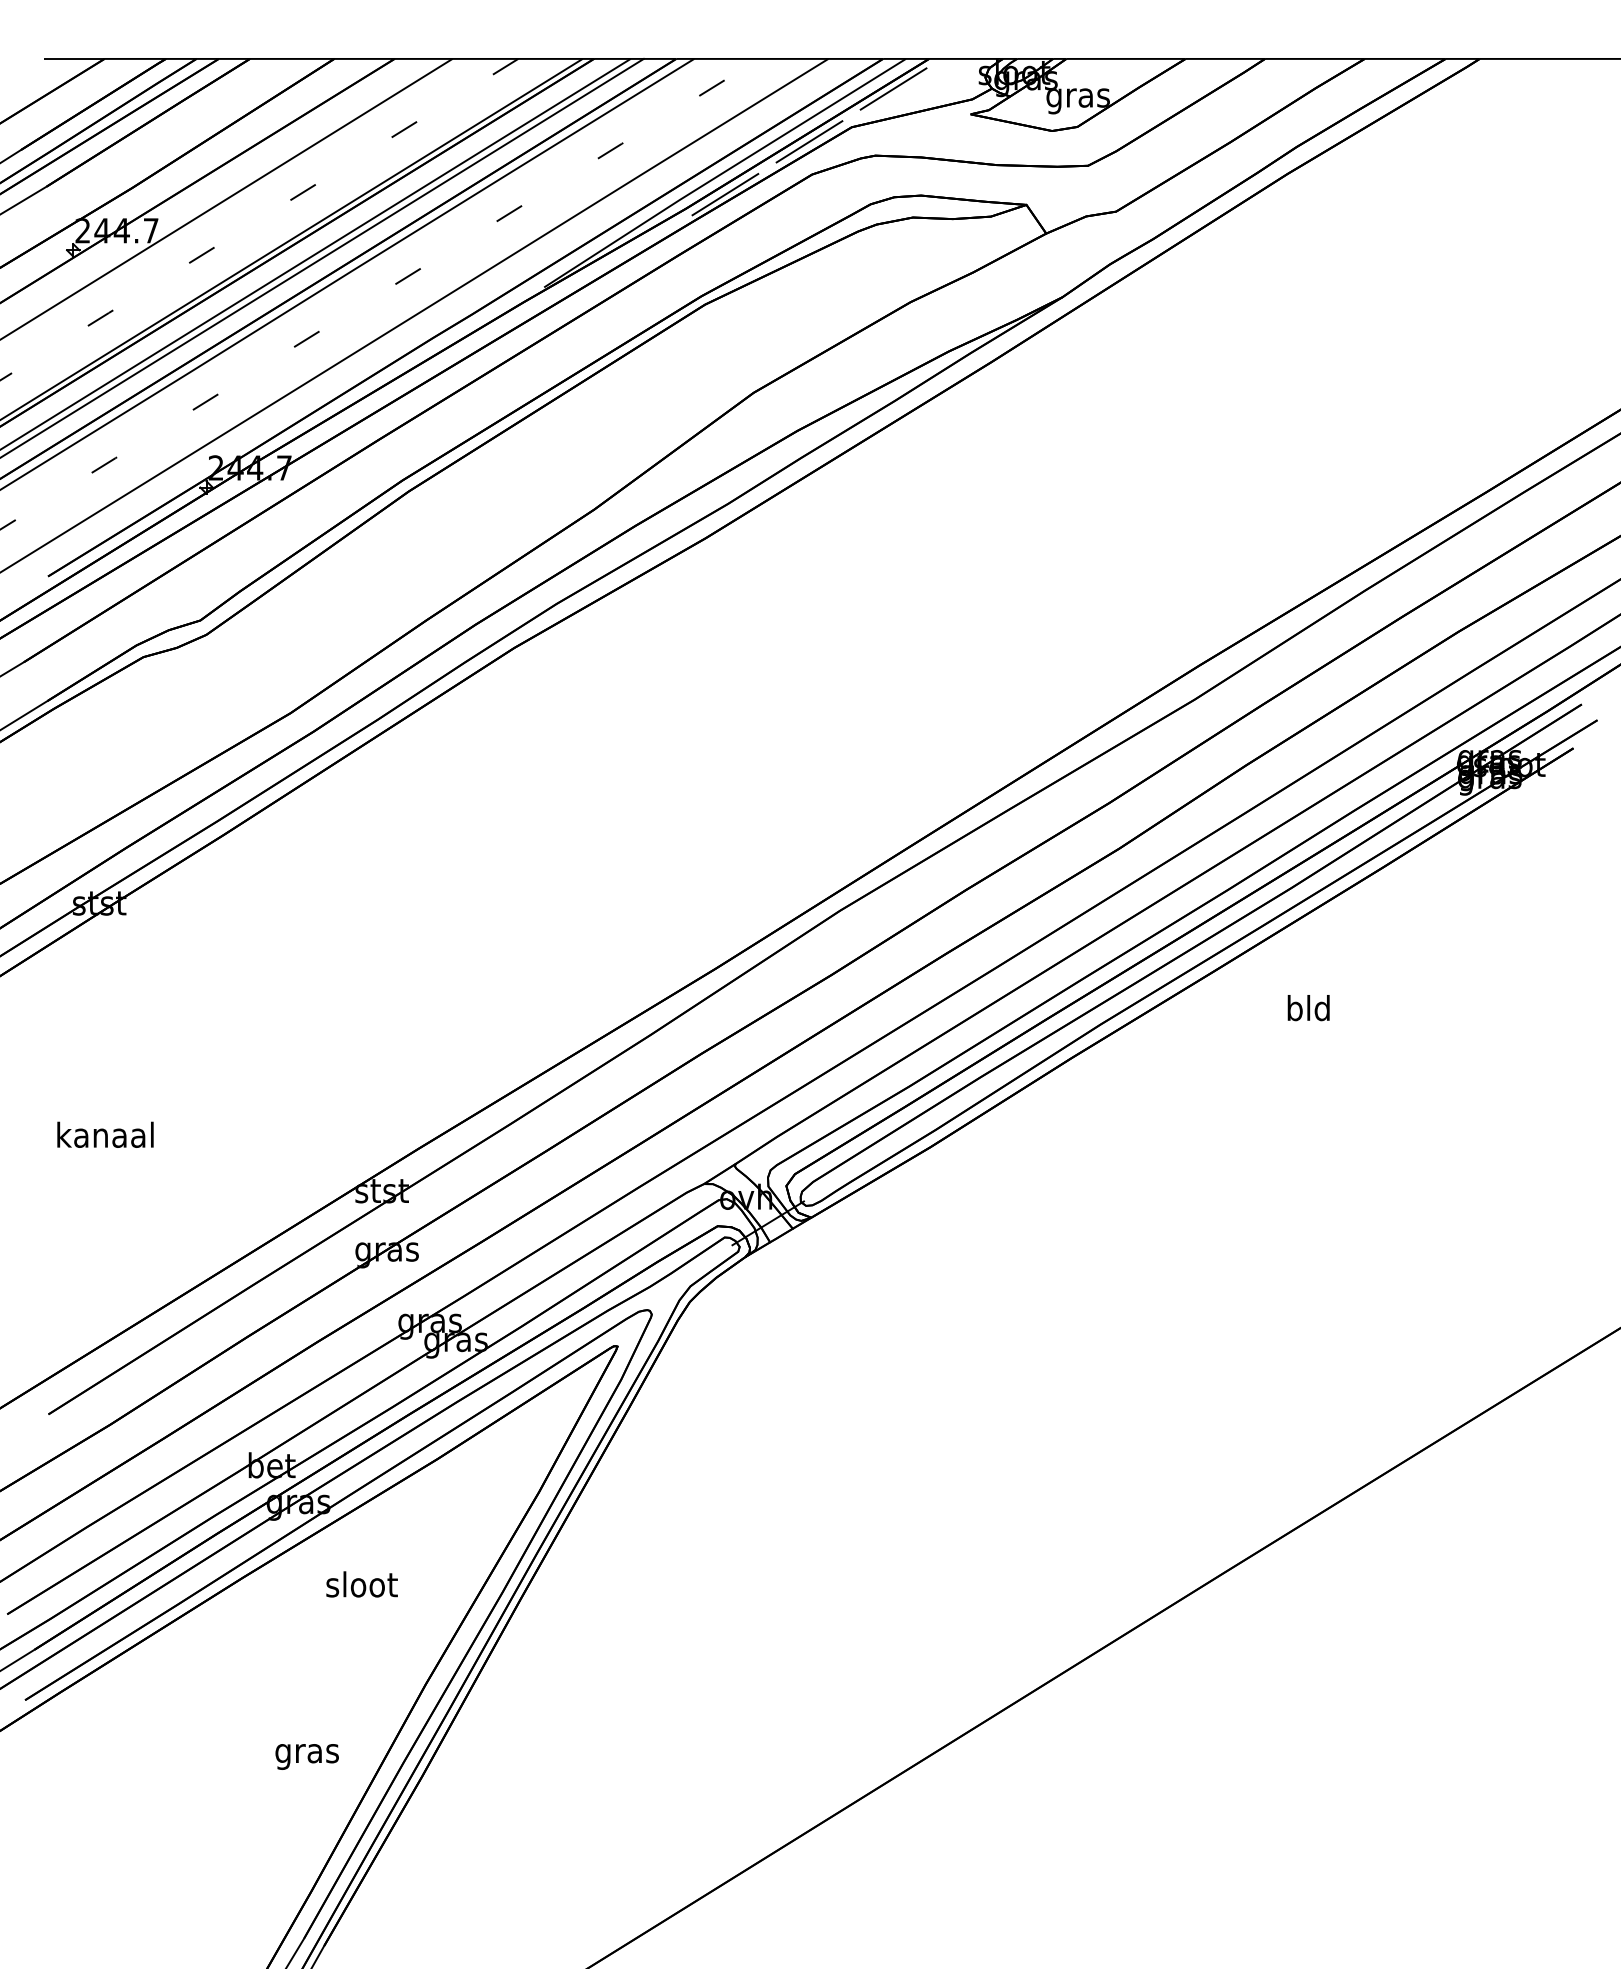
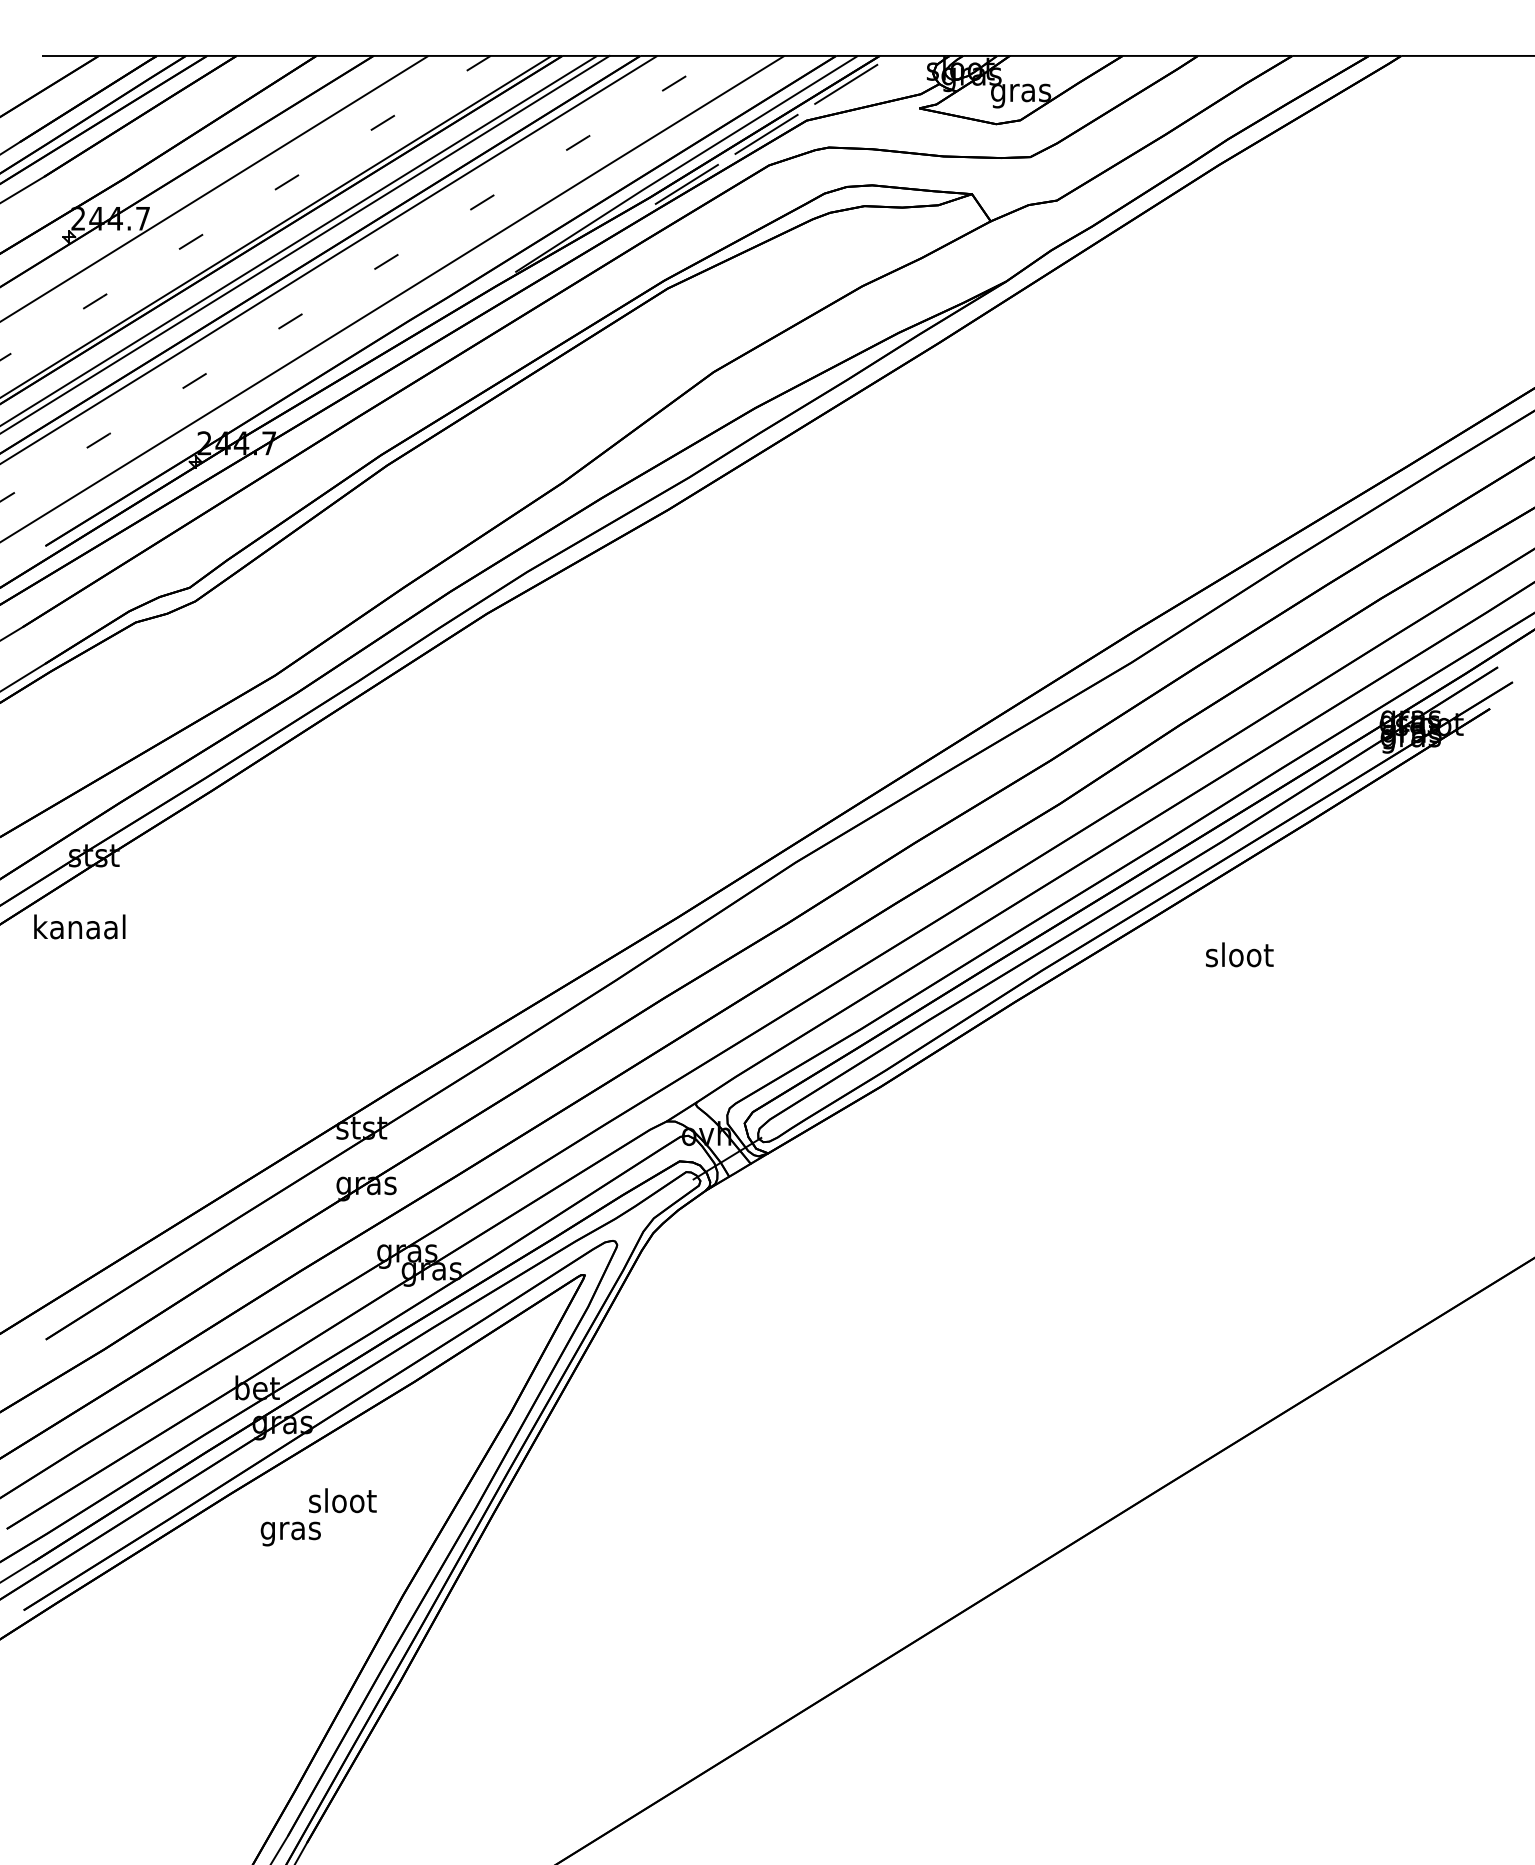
text: (1308, 1007) -> (1239, 954), bld -> sloot
text: (105, 1134) -> (79, 926), moved
text: (306, 1756) -> (290, 1533), moved

